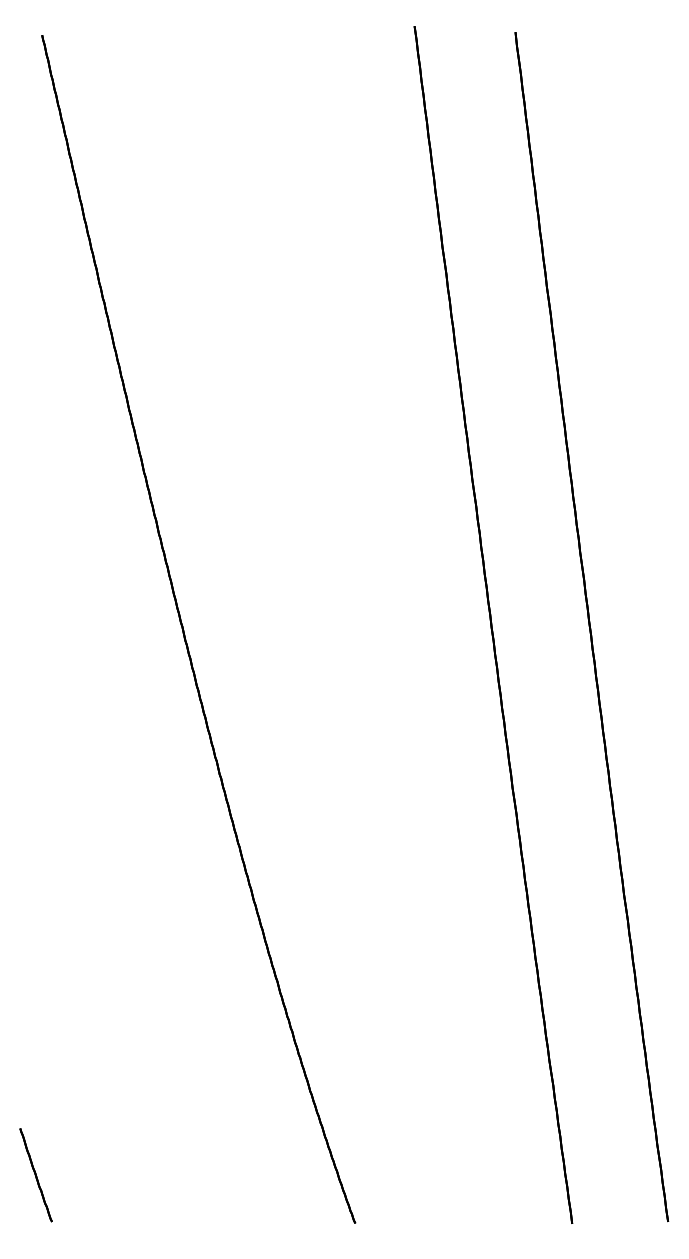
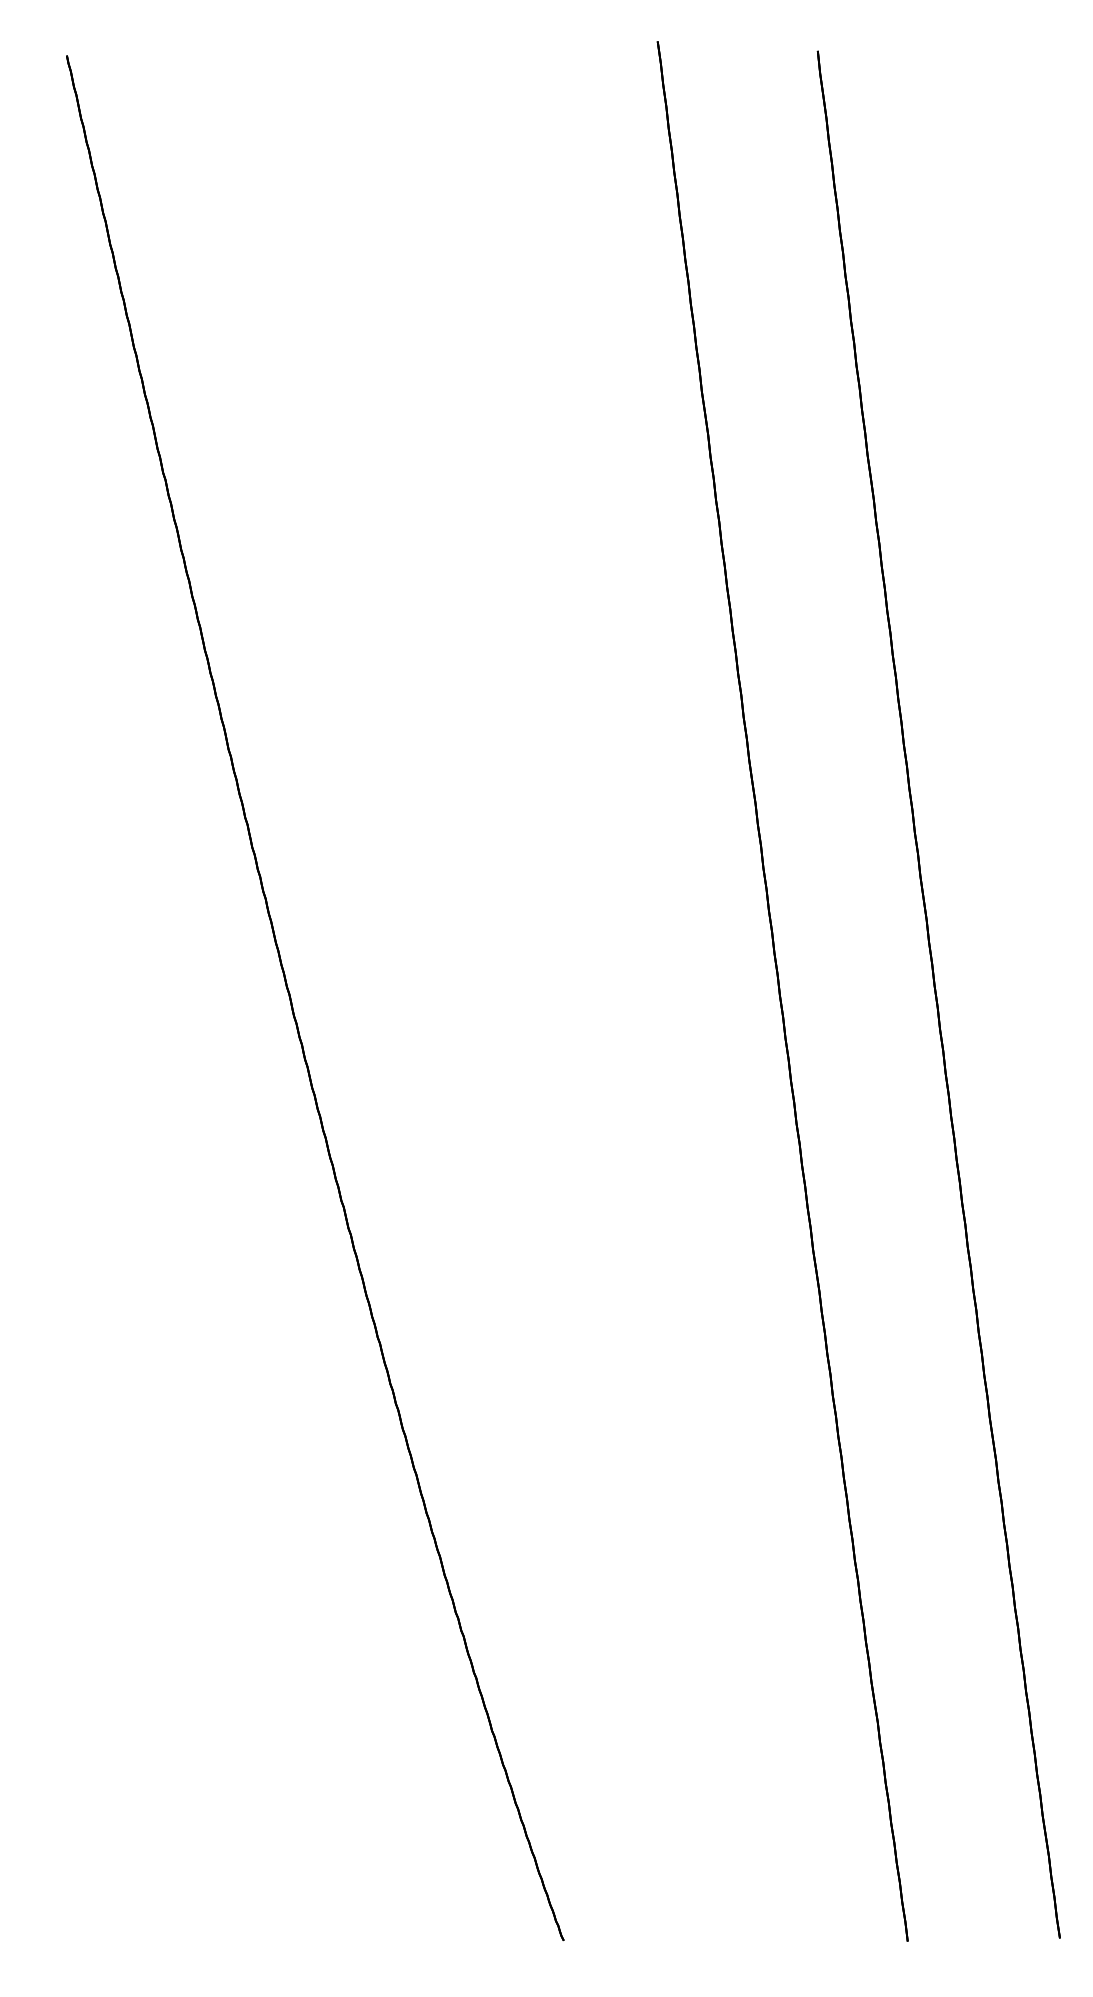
line: (35, 1175) -> (56, 1864), removed

